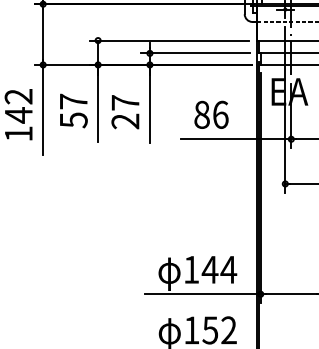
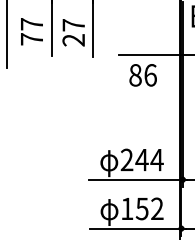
text: (211, 114) -> (143, 75), moved
text: (73, 120) -> (31, 39), 57 -> 77
text: (191, 269) -> (127, 159), 144 -> 244

